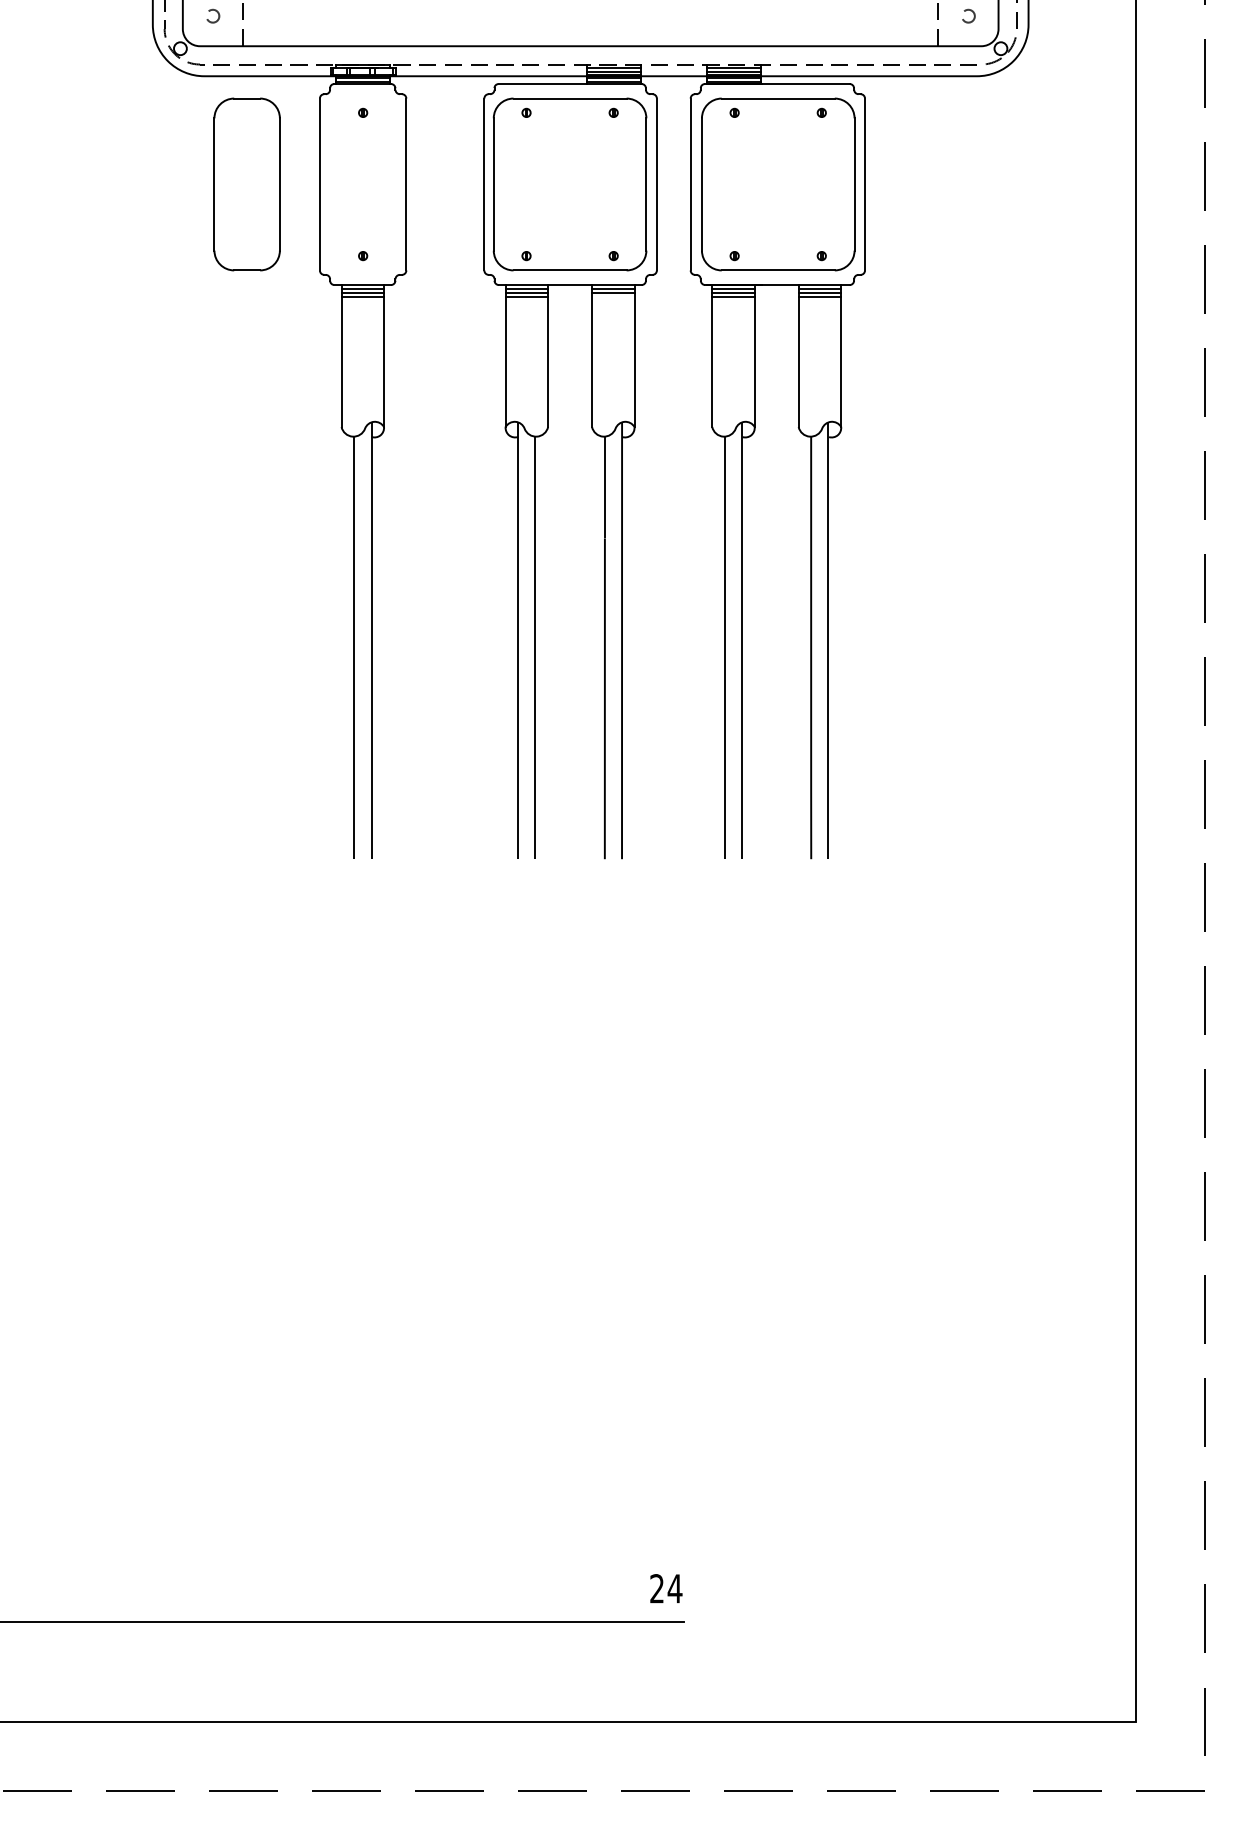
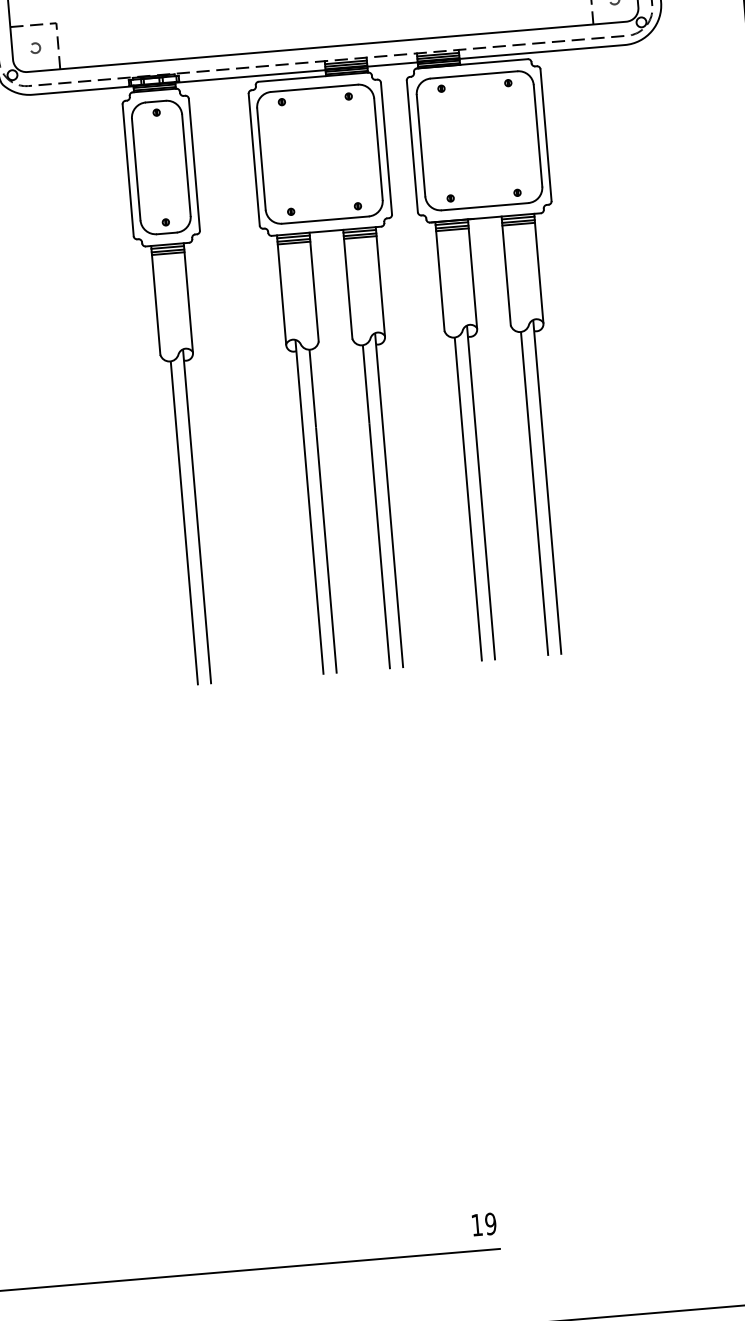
part: (246, 184) -> (160, 167), moved
line: (613, 296) -> (360, 237), added
text: (666, 1588) -> (484, 1224), 24 -> 19

